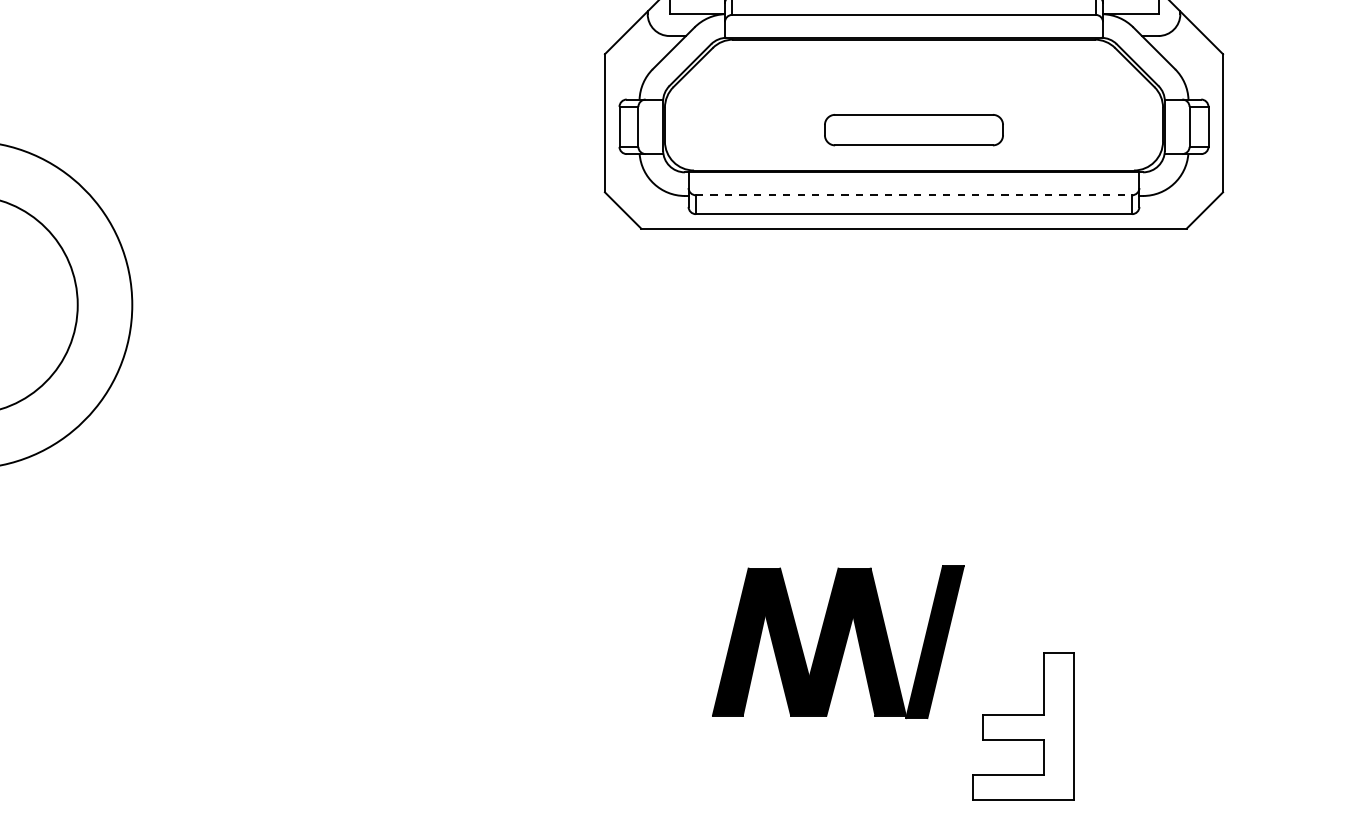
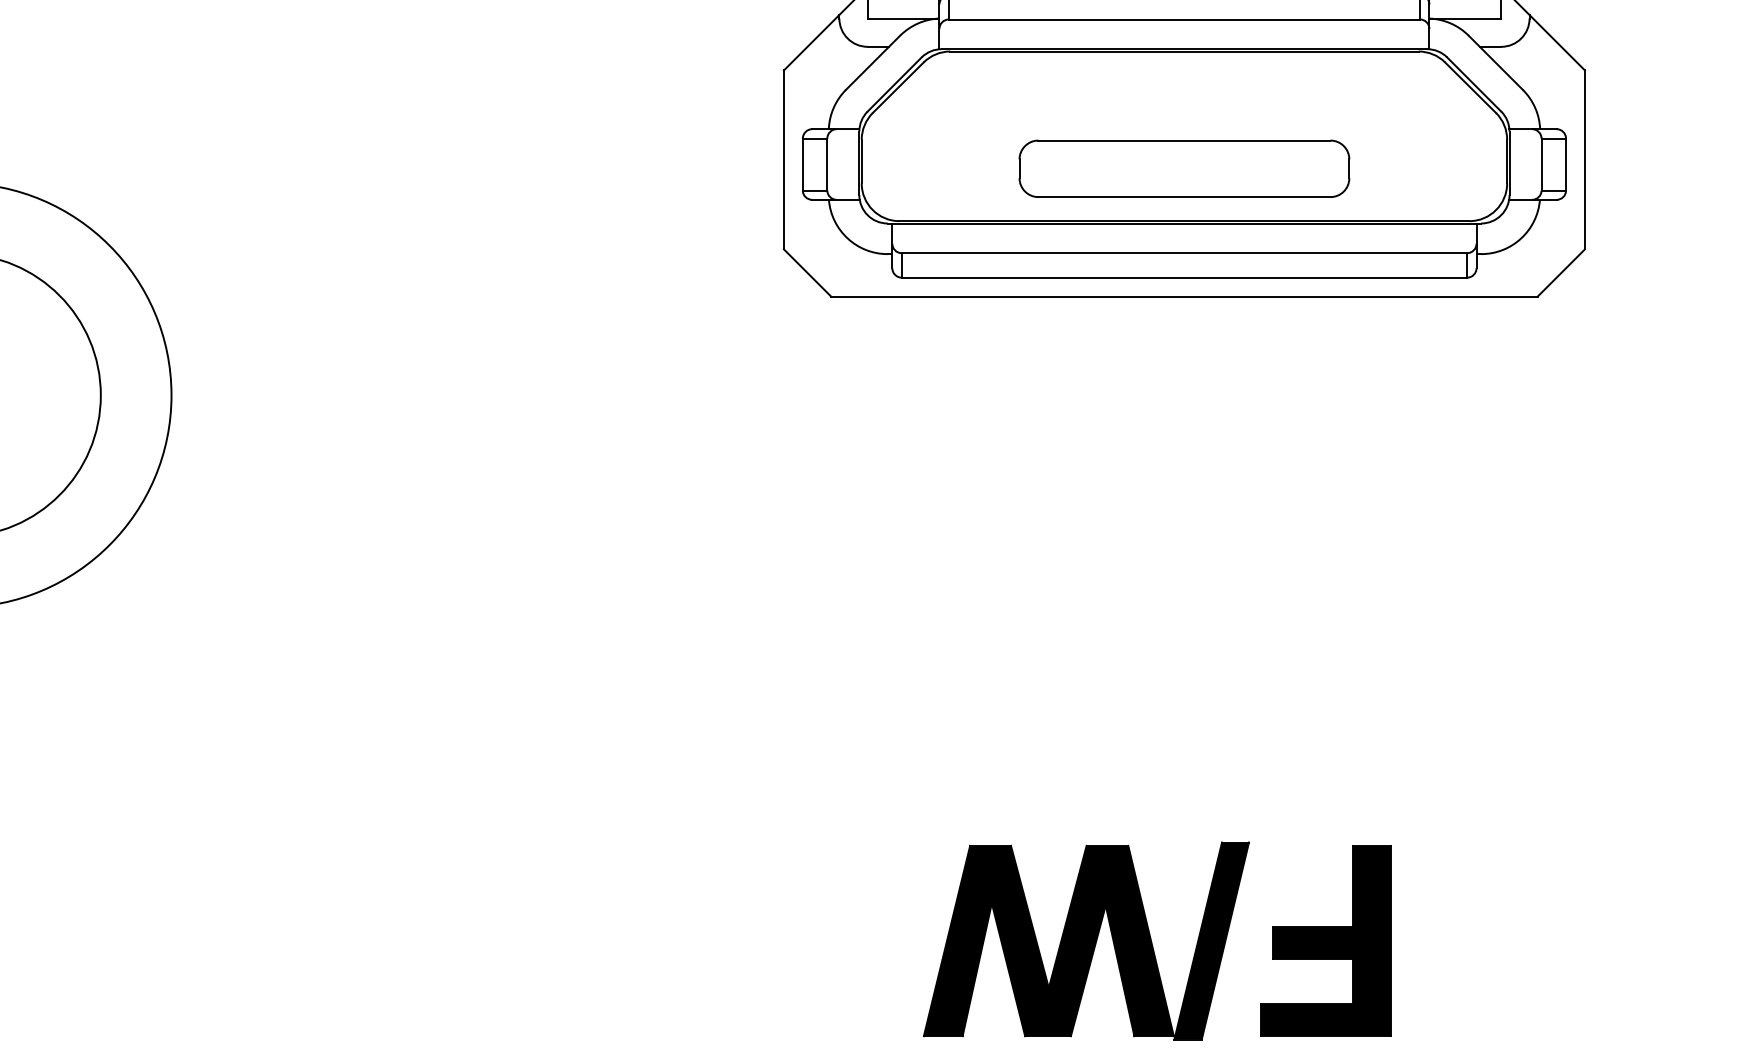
part: (913, 129) -> (1183, 167), size x1.43
line: (914, 195) -> (1185, 253), dashed -> solid
part: (838, 641) -> (1086, 940), moved
fill: (1022, 725) -> (1325, 940), added

